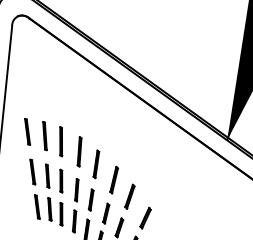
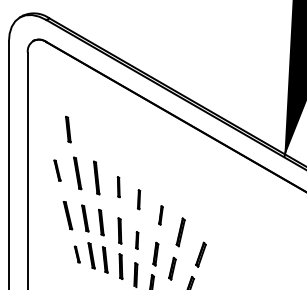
part: (40, 96) -> (68, 129), added
part: (27, 131) -> (57, 170), size x0.7
part: (79, 151) -> (118, 186), size x0.6
part: (95, 164) -> (138, 199), size x0.6
part: (113, 180) -> (160, 215), size x0.6
part: (90, 199) -> (136, 240), size x0.7
part: (37, 206) -> (77, 254), size x0.6

